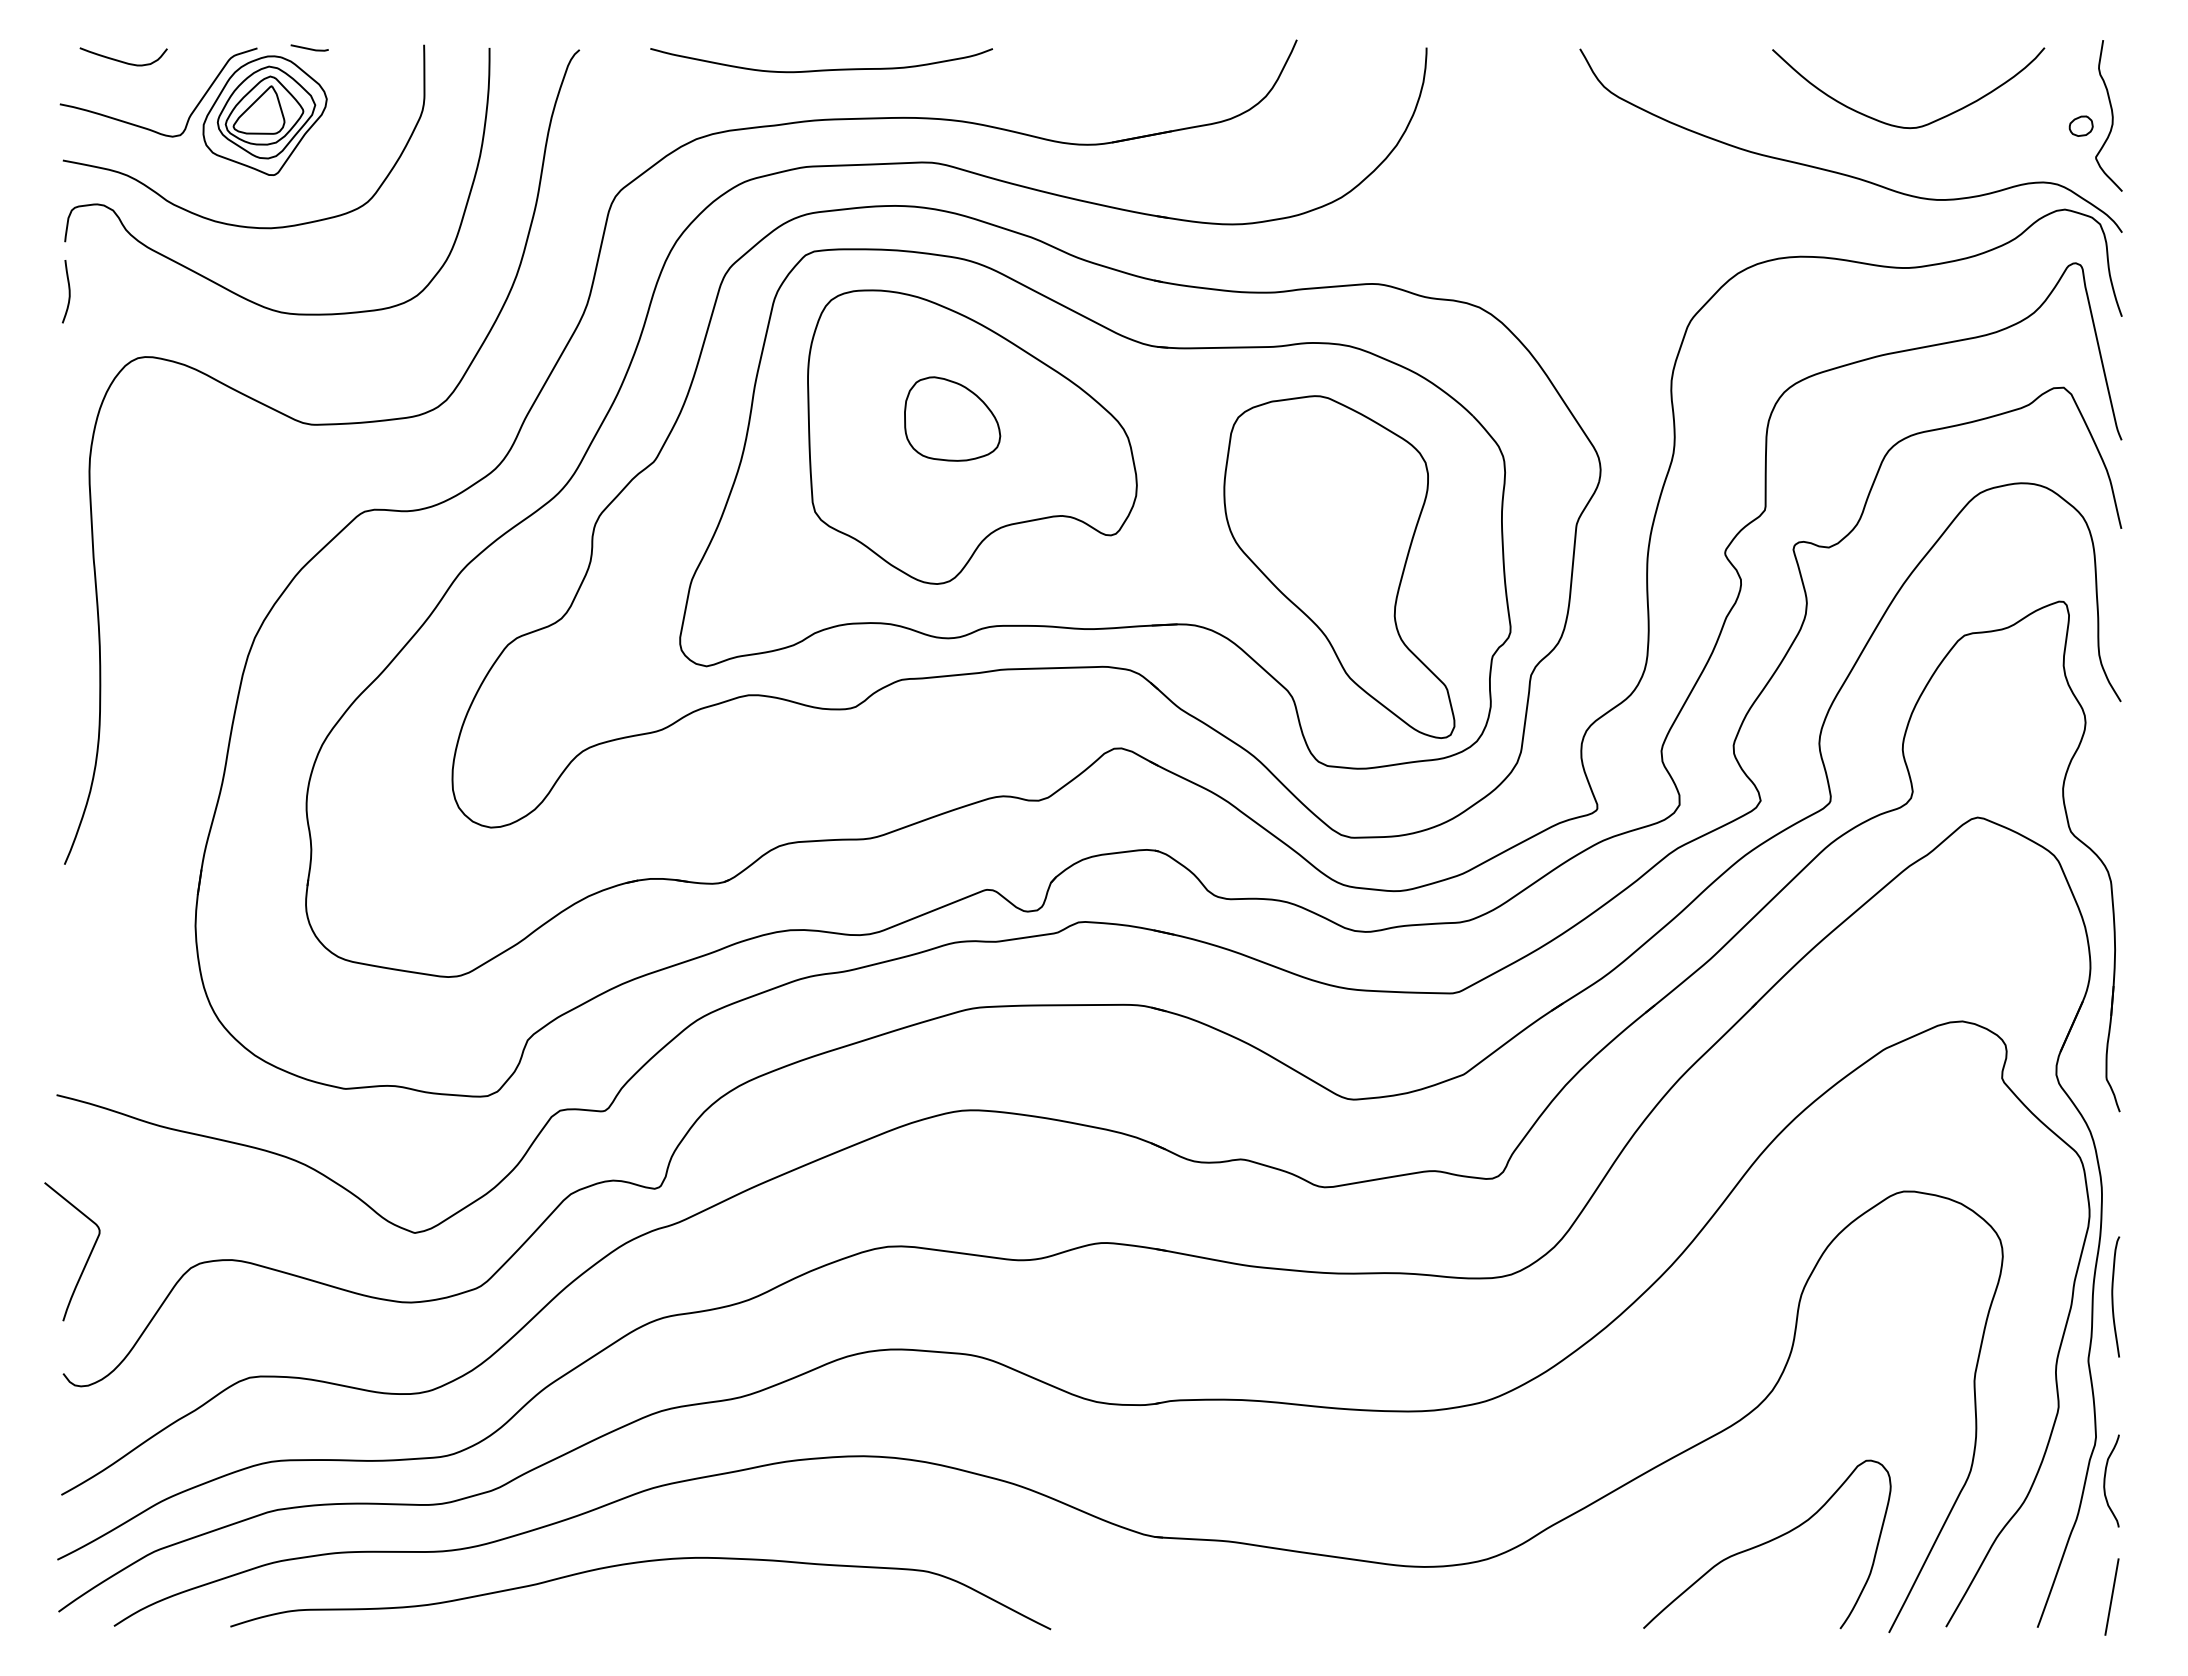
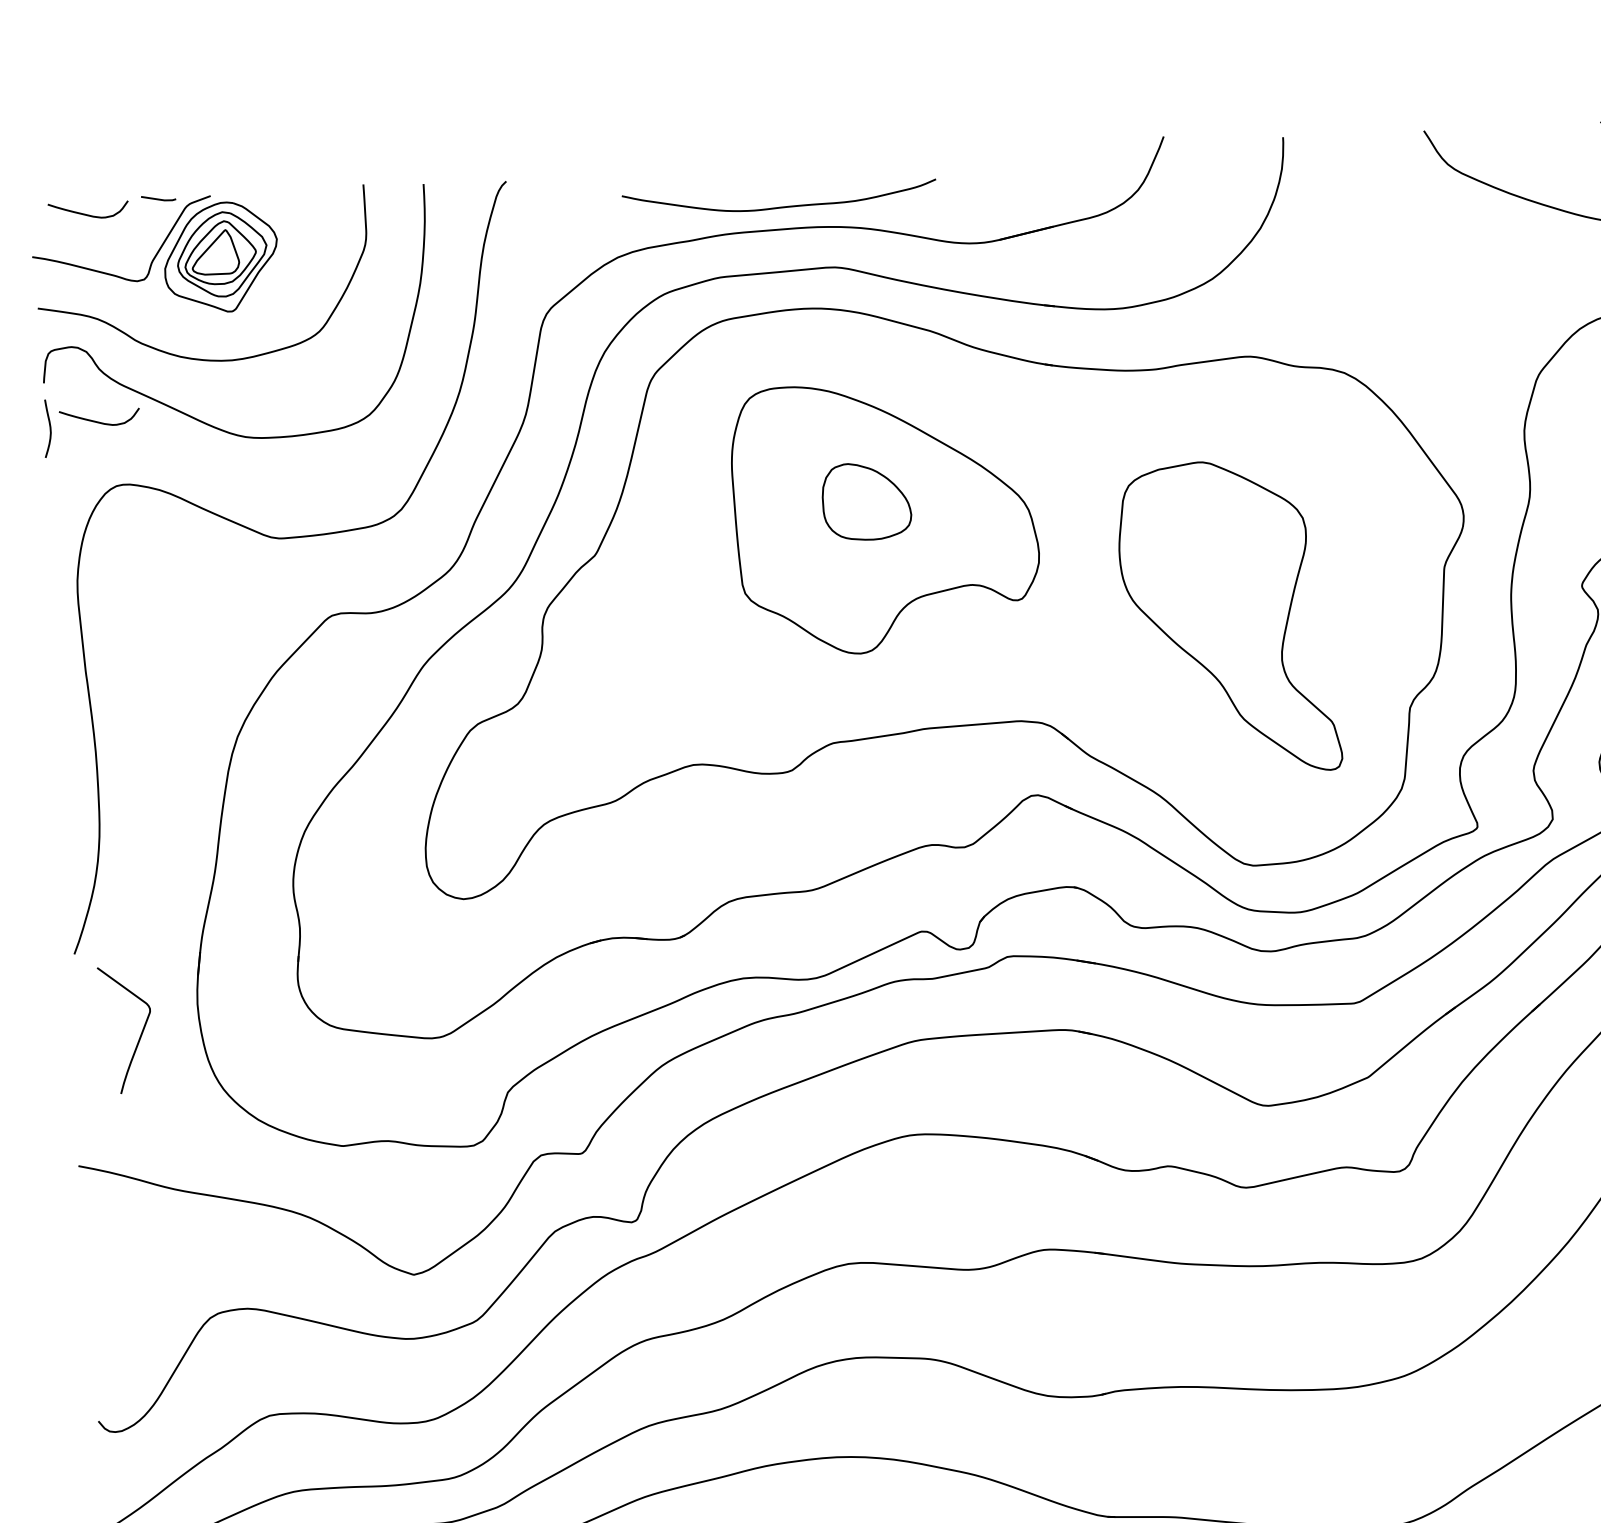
line: (309, 48) -> (158, 198), moved
curve: (821, 69) -> (779, 206), moved
curve: (121, 286) -> (97, 421), added
part: (1095, 508) -> (1002, 576), removed
curve: (87, 1258) -> (140, 1035), moved

